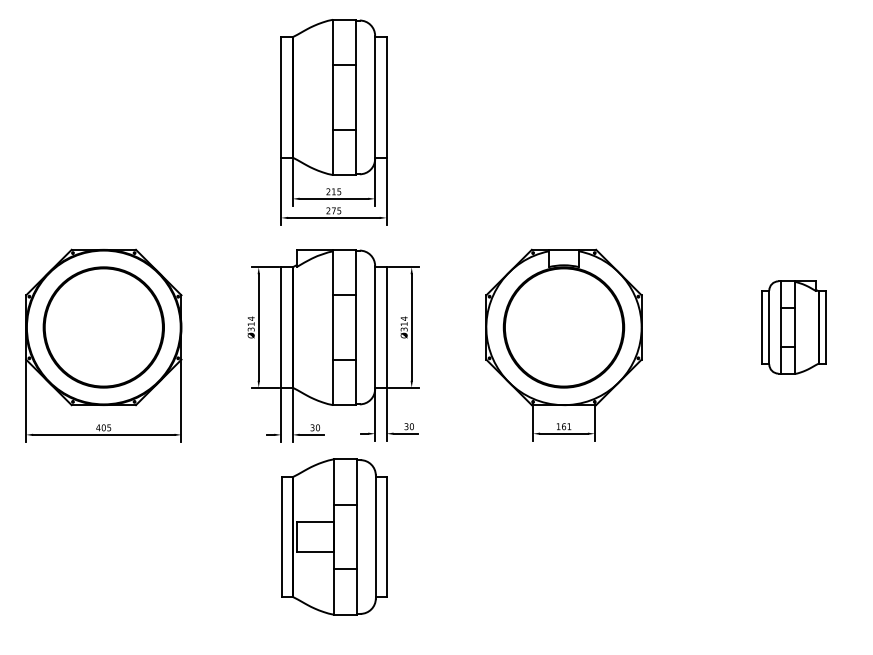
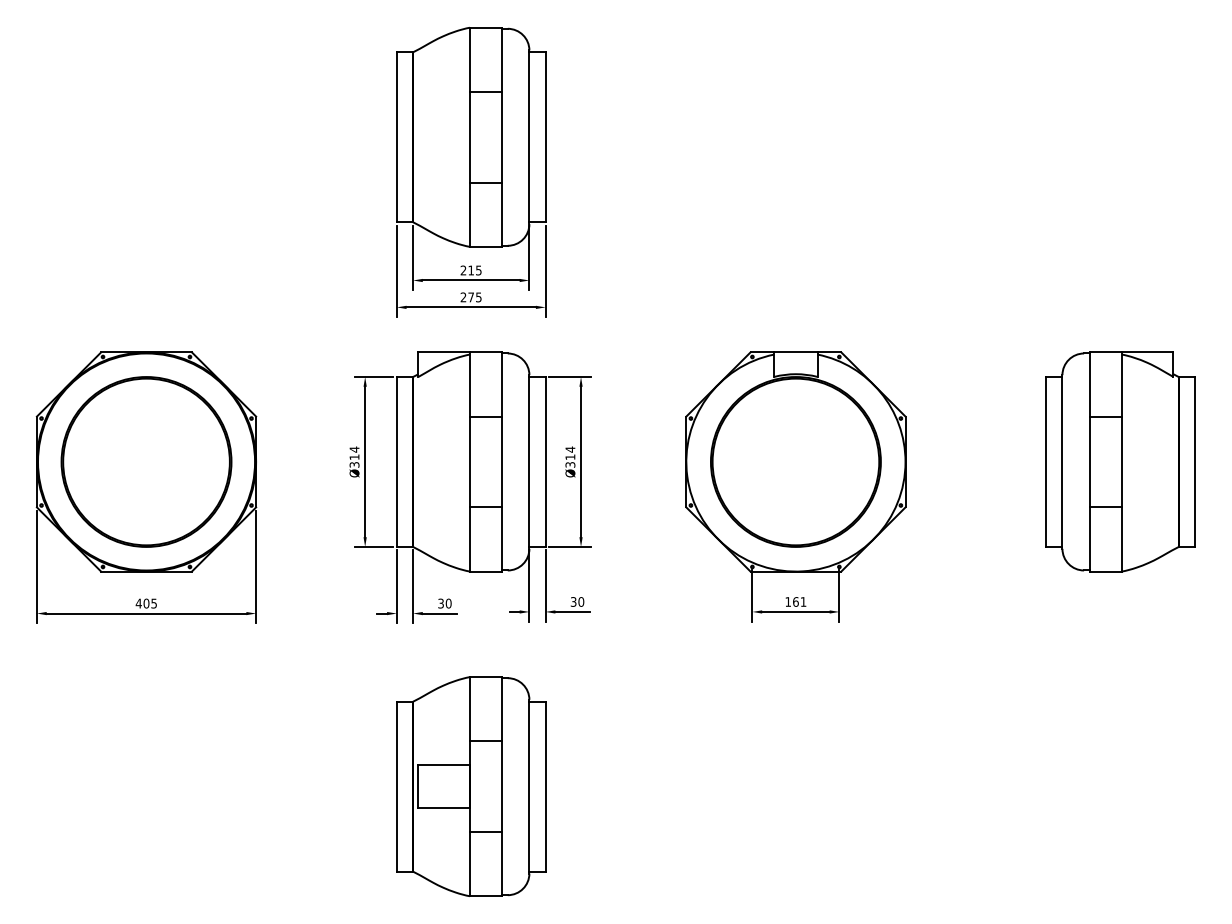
part: (793, 327) -> (1120, 461), size x1.67
part: (334, 536) -> (471, 786), moved

